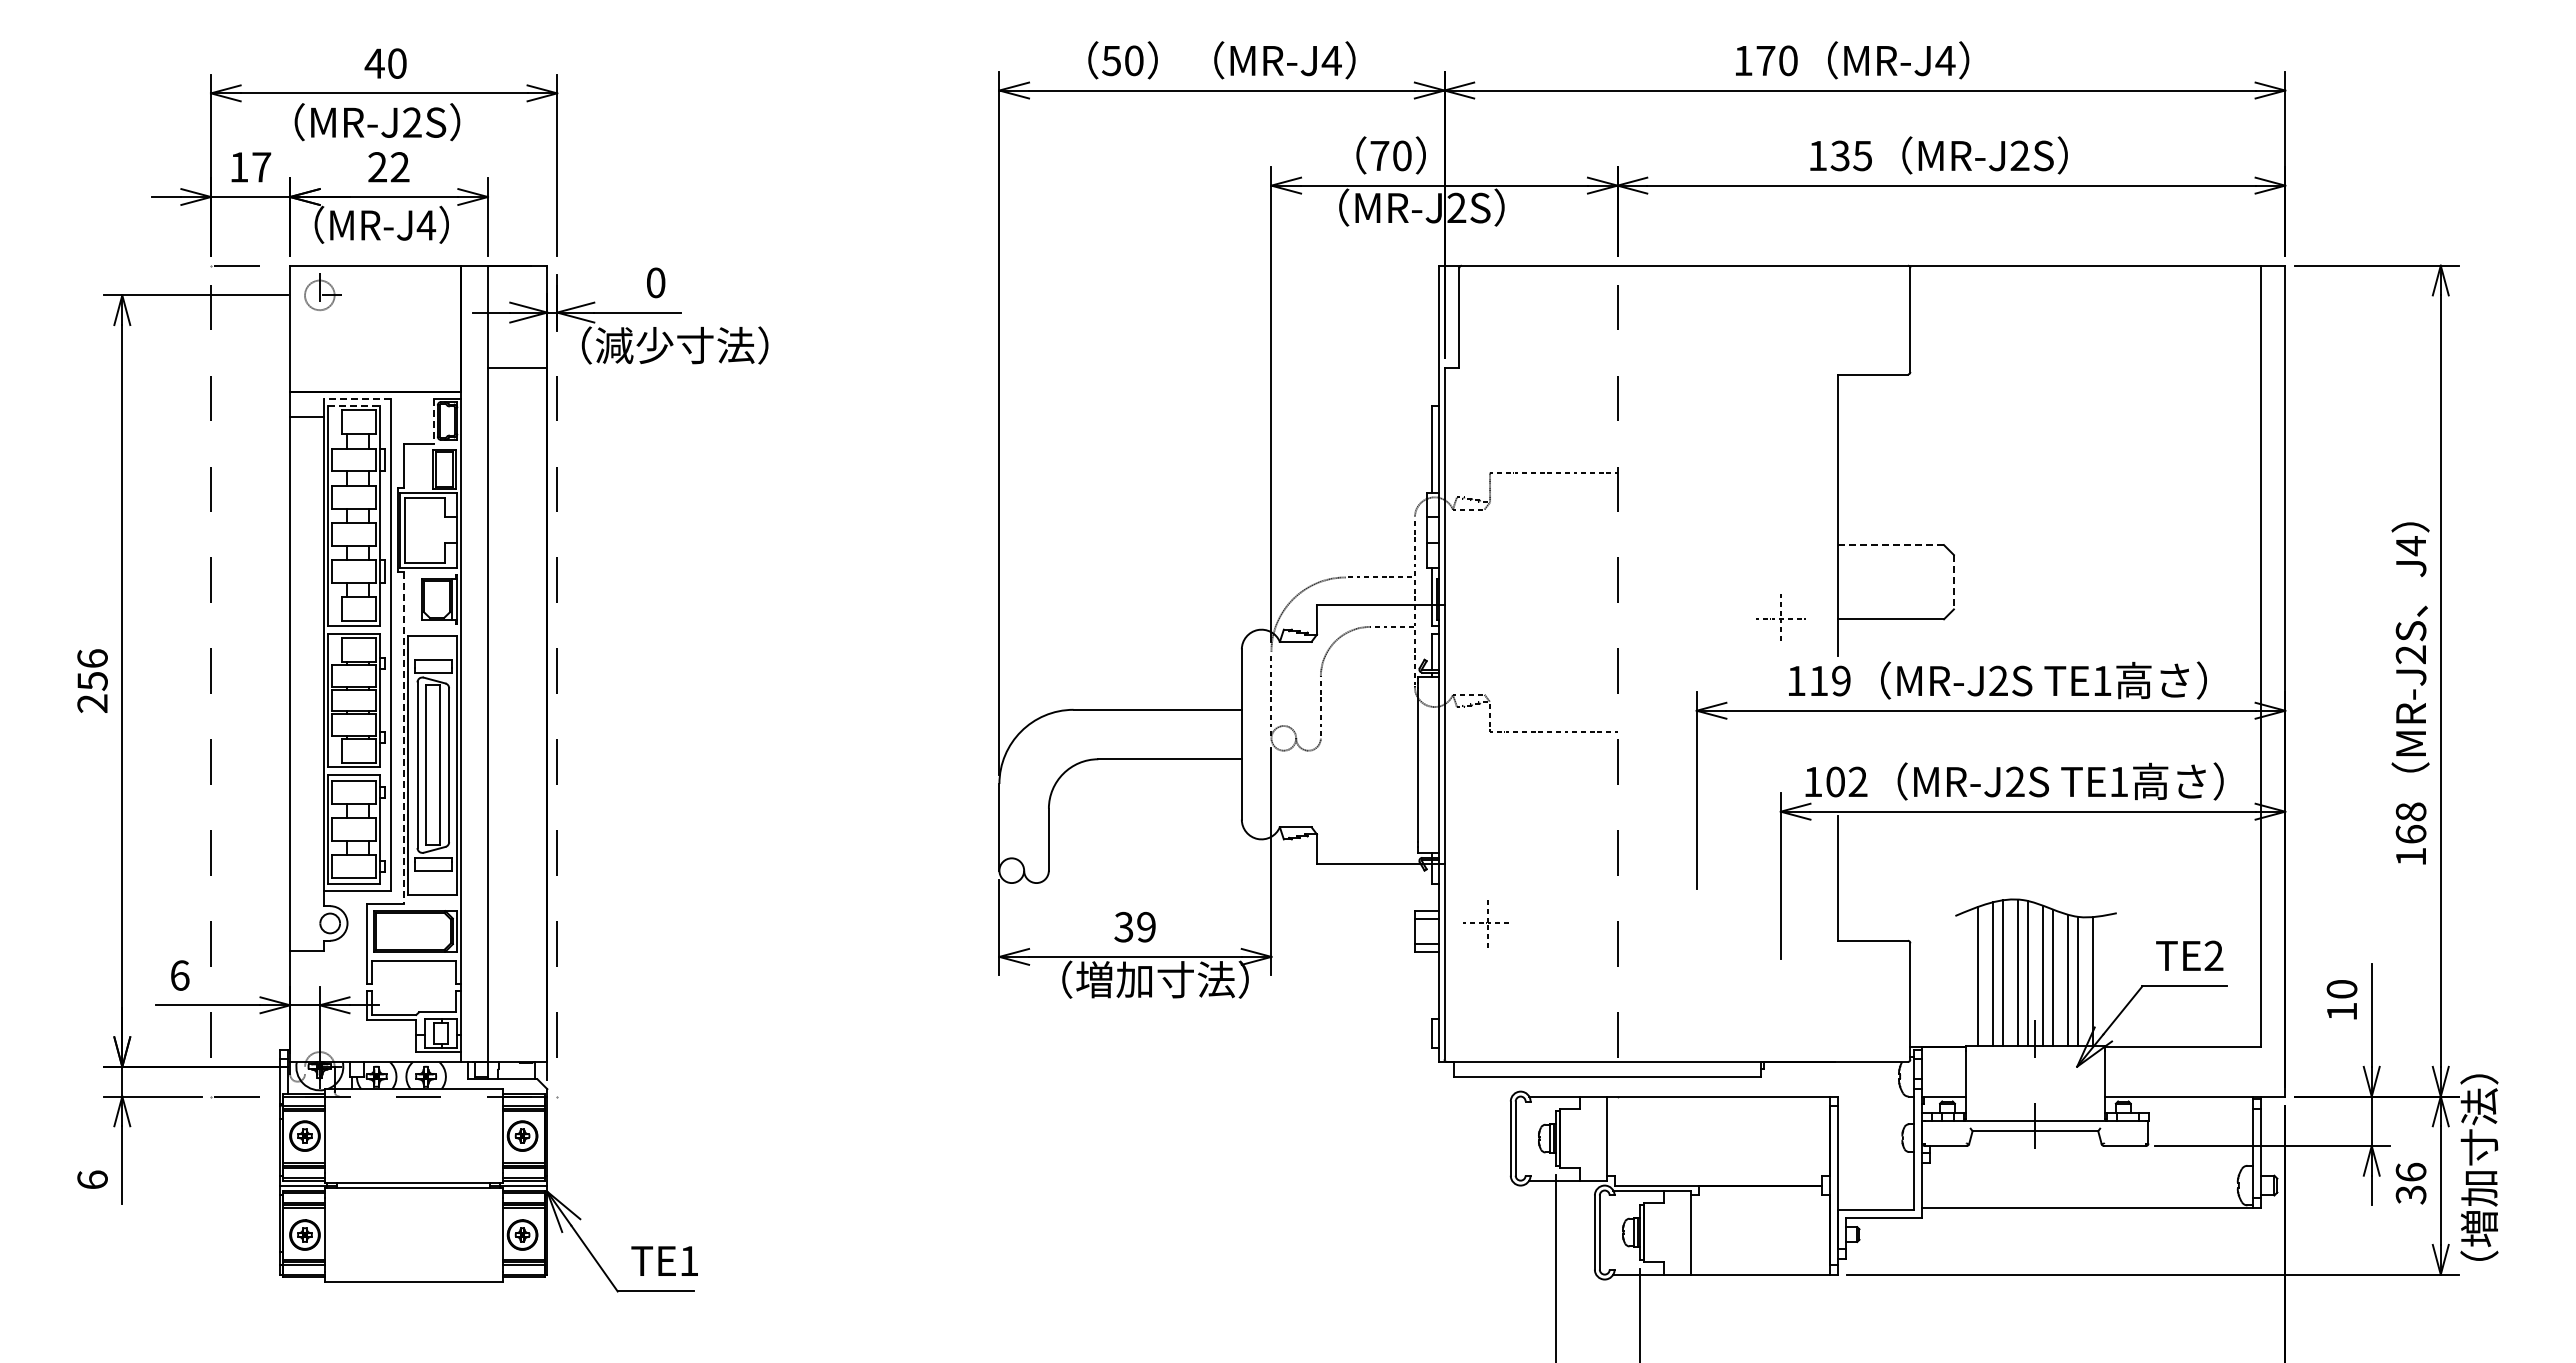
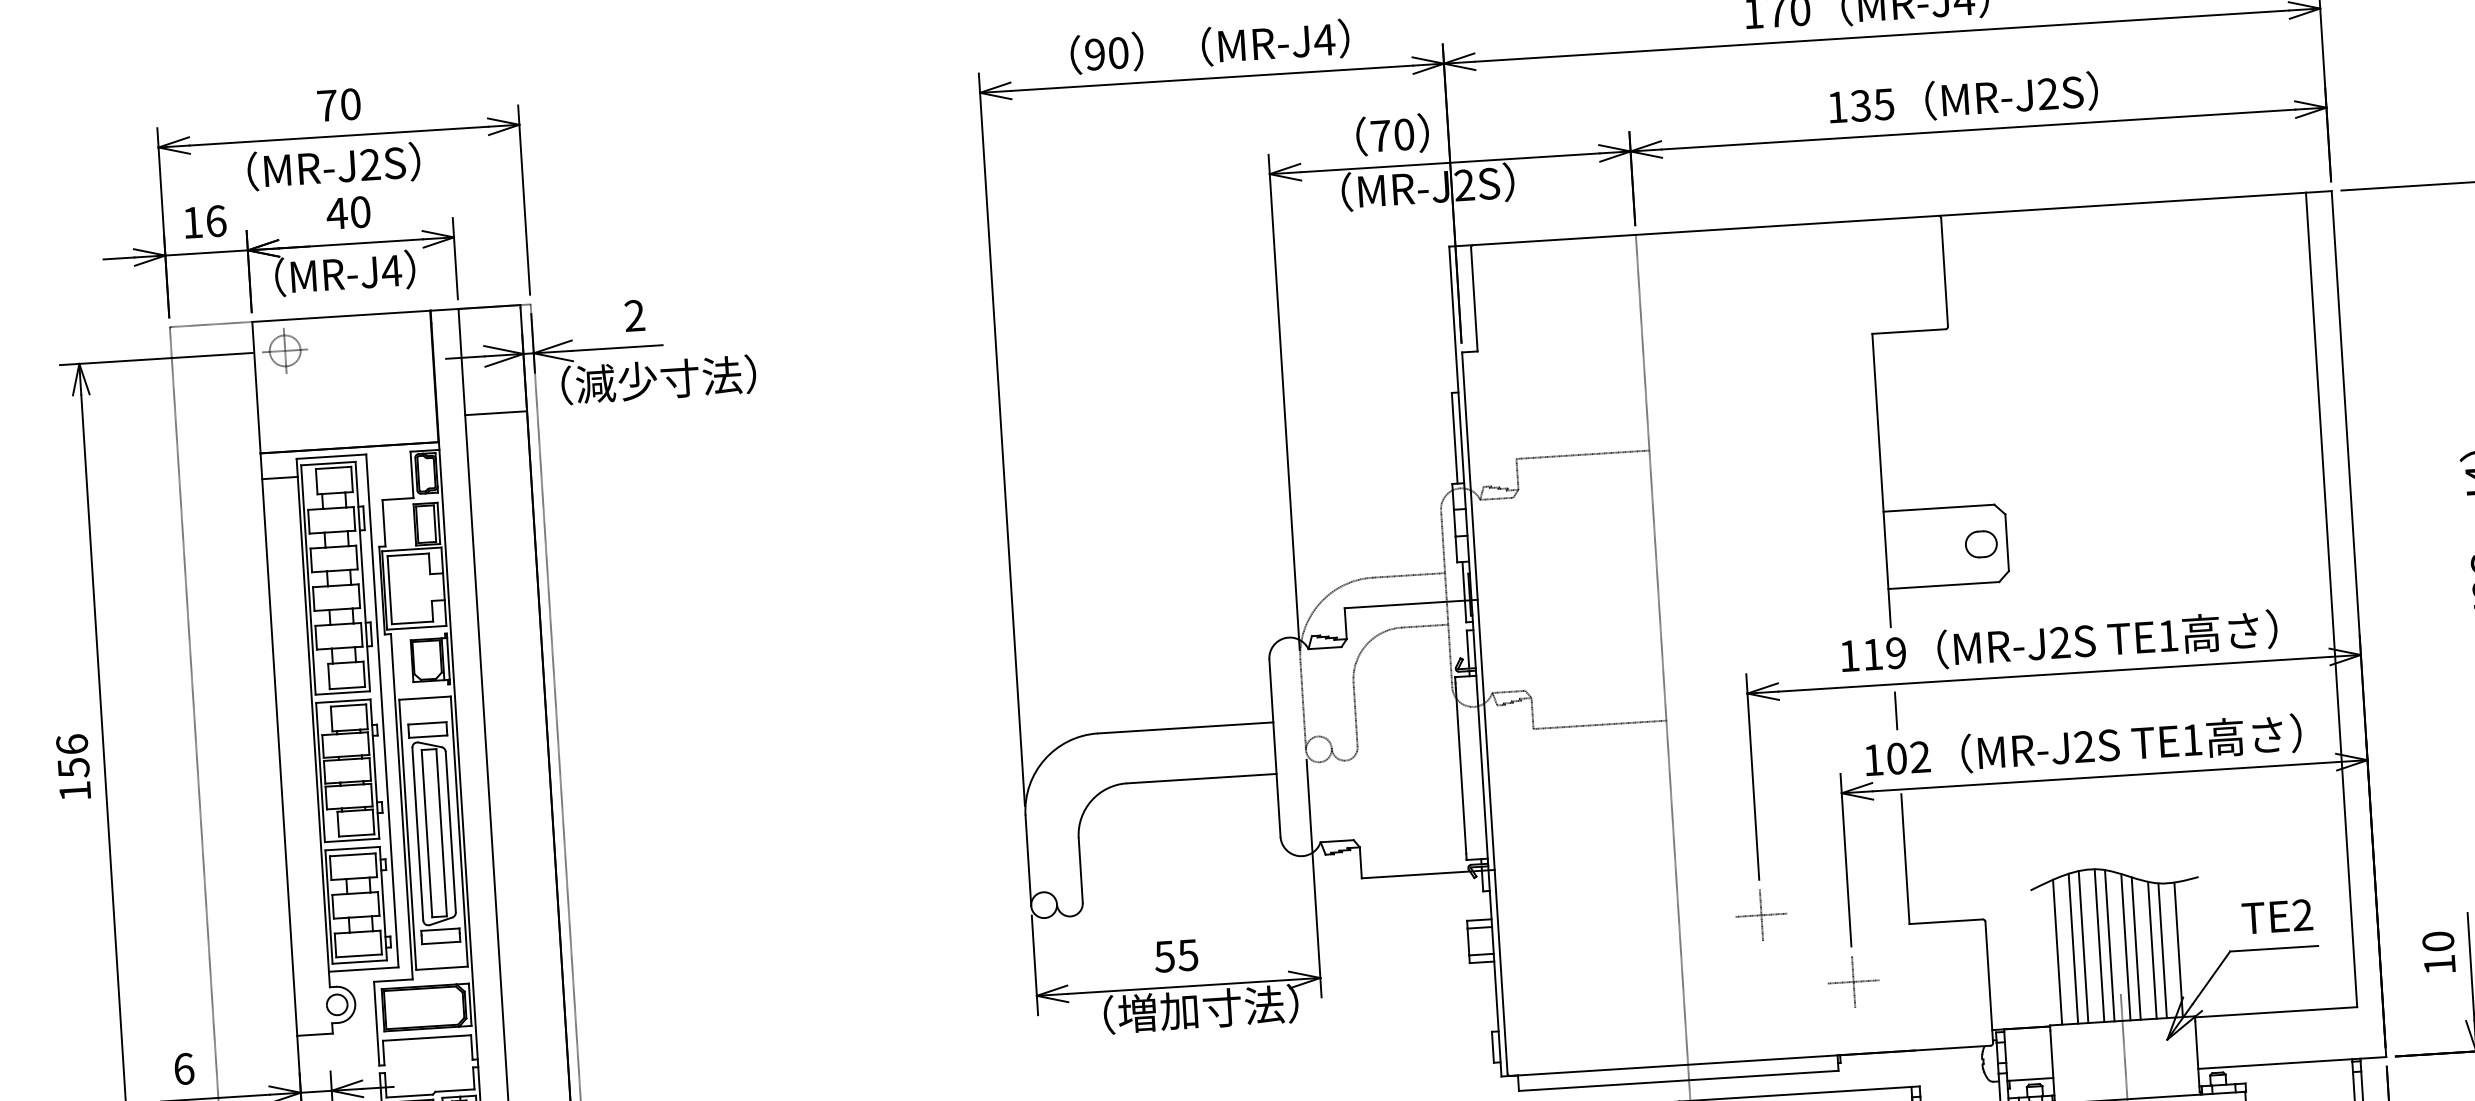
text: (1111, 60) -> (1094, 54), 50 -> 90
text: (374, 63) -> (326, 105), 40 -> 70
text: (261, 167) -> (216, 221), 17 -> 16
text: (388, 167) -> (348, 213), 22 -> 40
text: (655, 282) -> (634, 315), 0 -> 2
line: (357, 399) -> (331, 456), dashed -> solid
line: (354, 405) -> (328, 463), dashed -> solid
line: (433, 421) -> (411, 474), dashed -> solid
line: (1891, 545) -> (1939, 508), dashed -> solid
part: (1928, 582) -> (1980, 544), added
line: (1953, 582) -> (2006, 543), dashed -> solid
part: (1780, 617) -> (1853, 980), moved
text: (92, 703) -> (75, 791), 256 -> 156
line: (1837, 735) -> (1895, 710), added
line: (403, 738) -> (401, 807), dashed -> solid
part: (1485, 923) -> (1759, 915), moved
text: (1135, 926) -> (1176, 955), 39 -> 55

